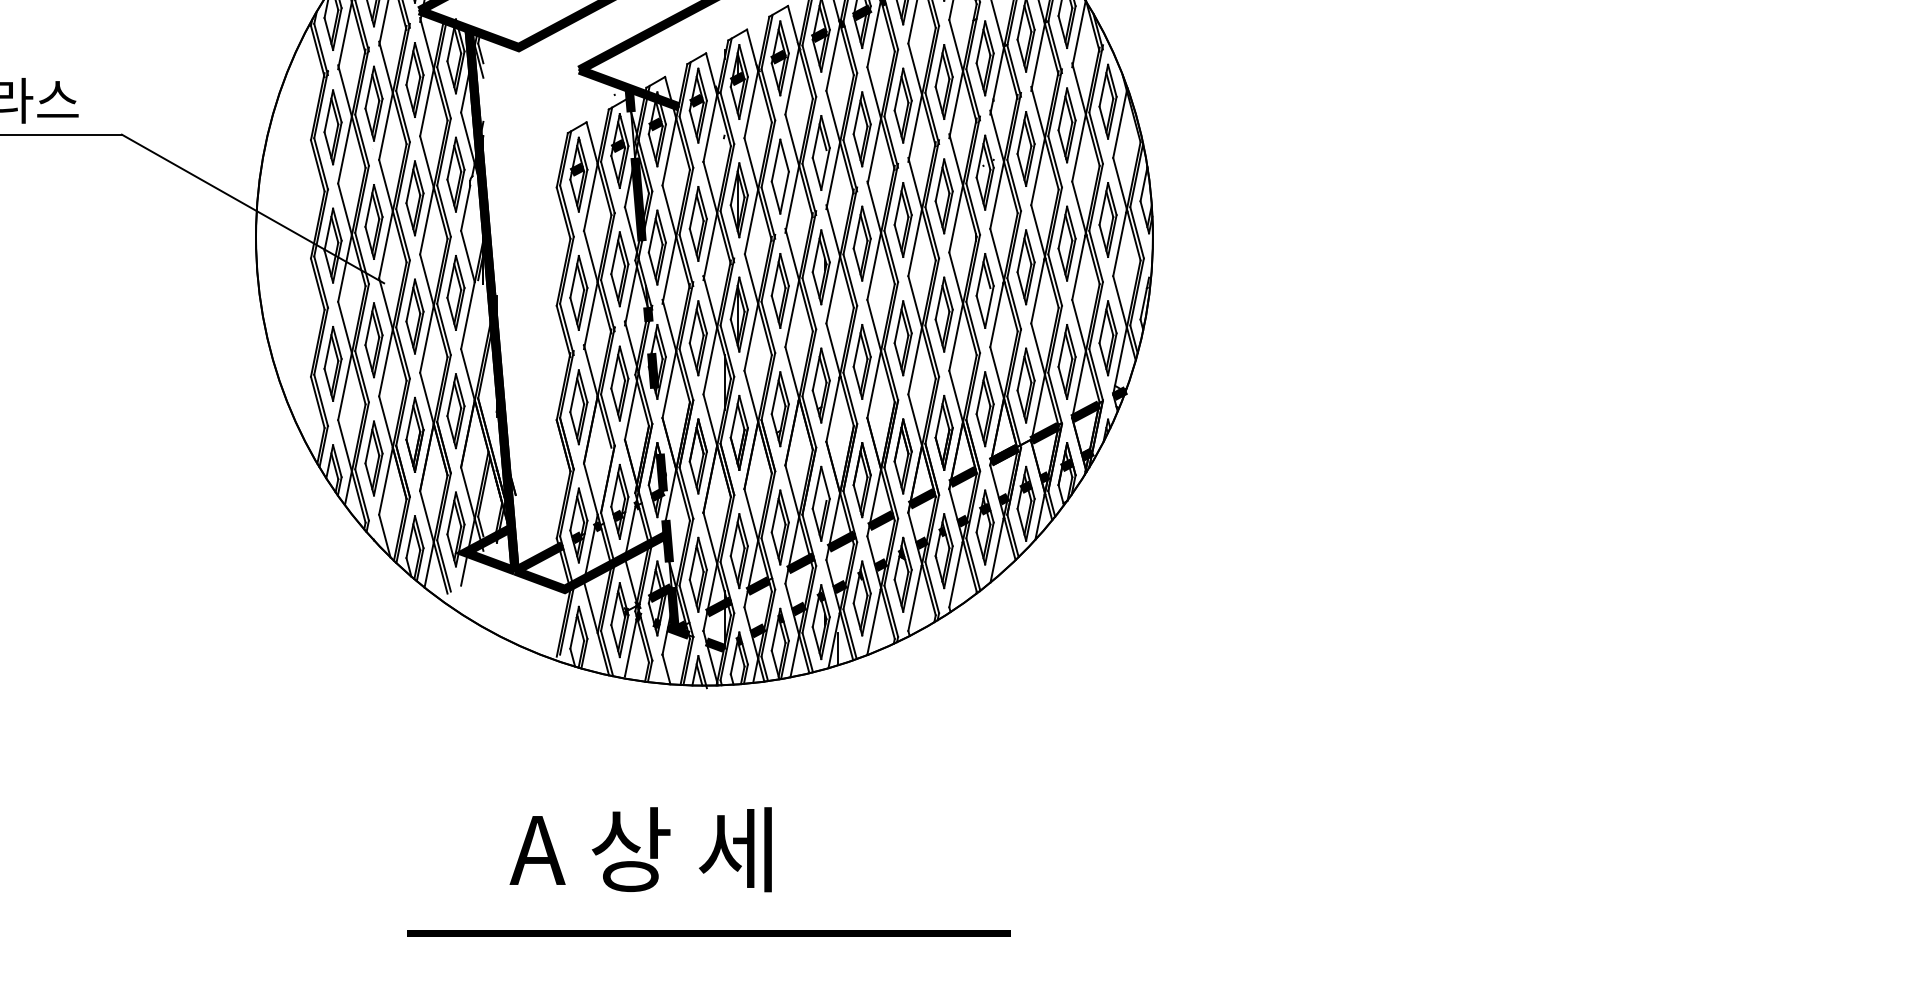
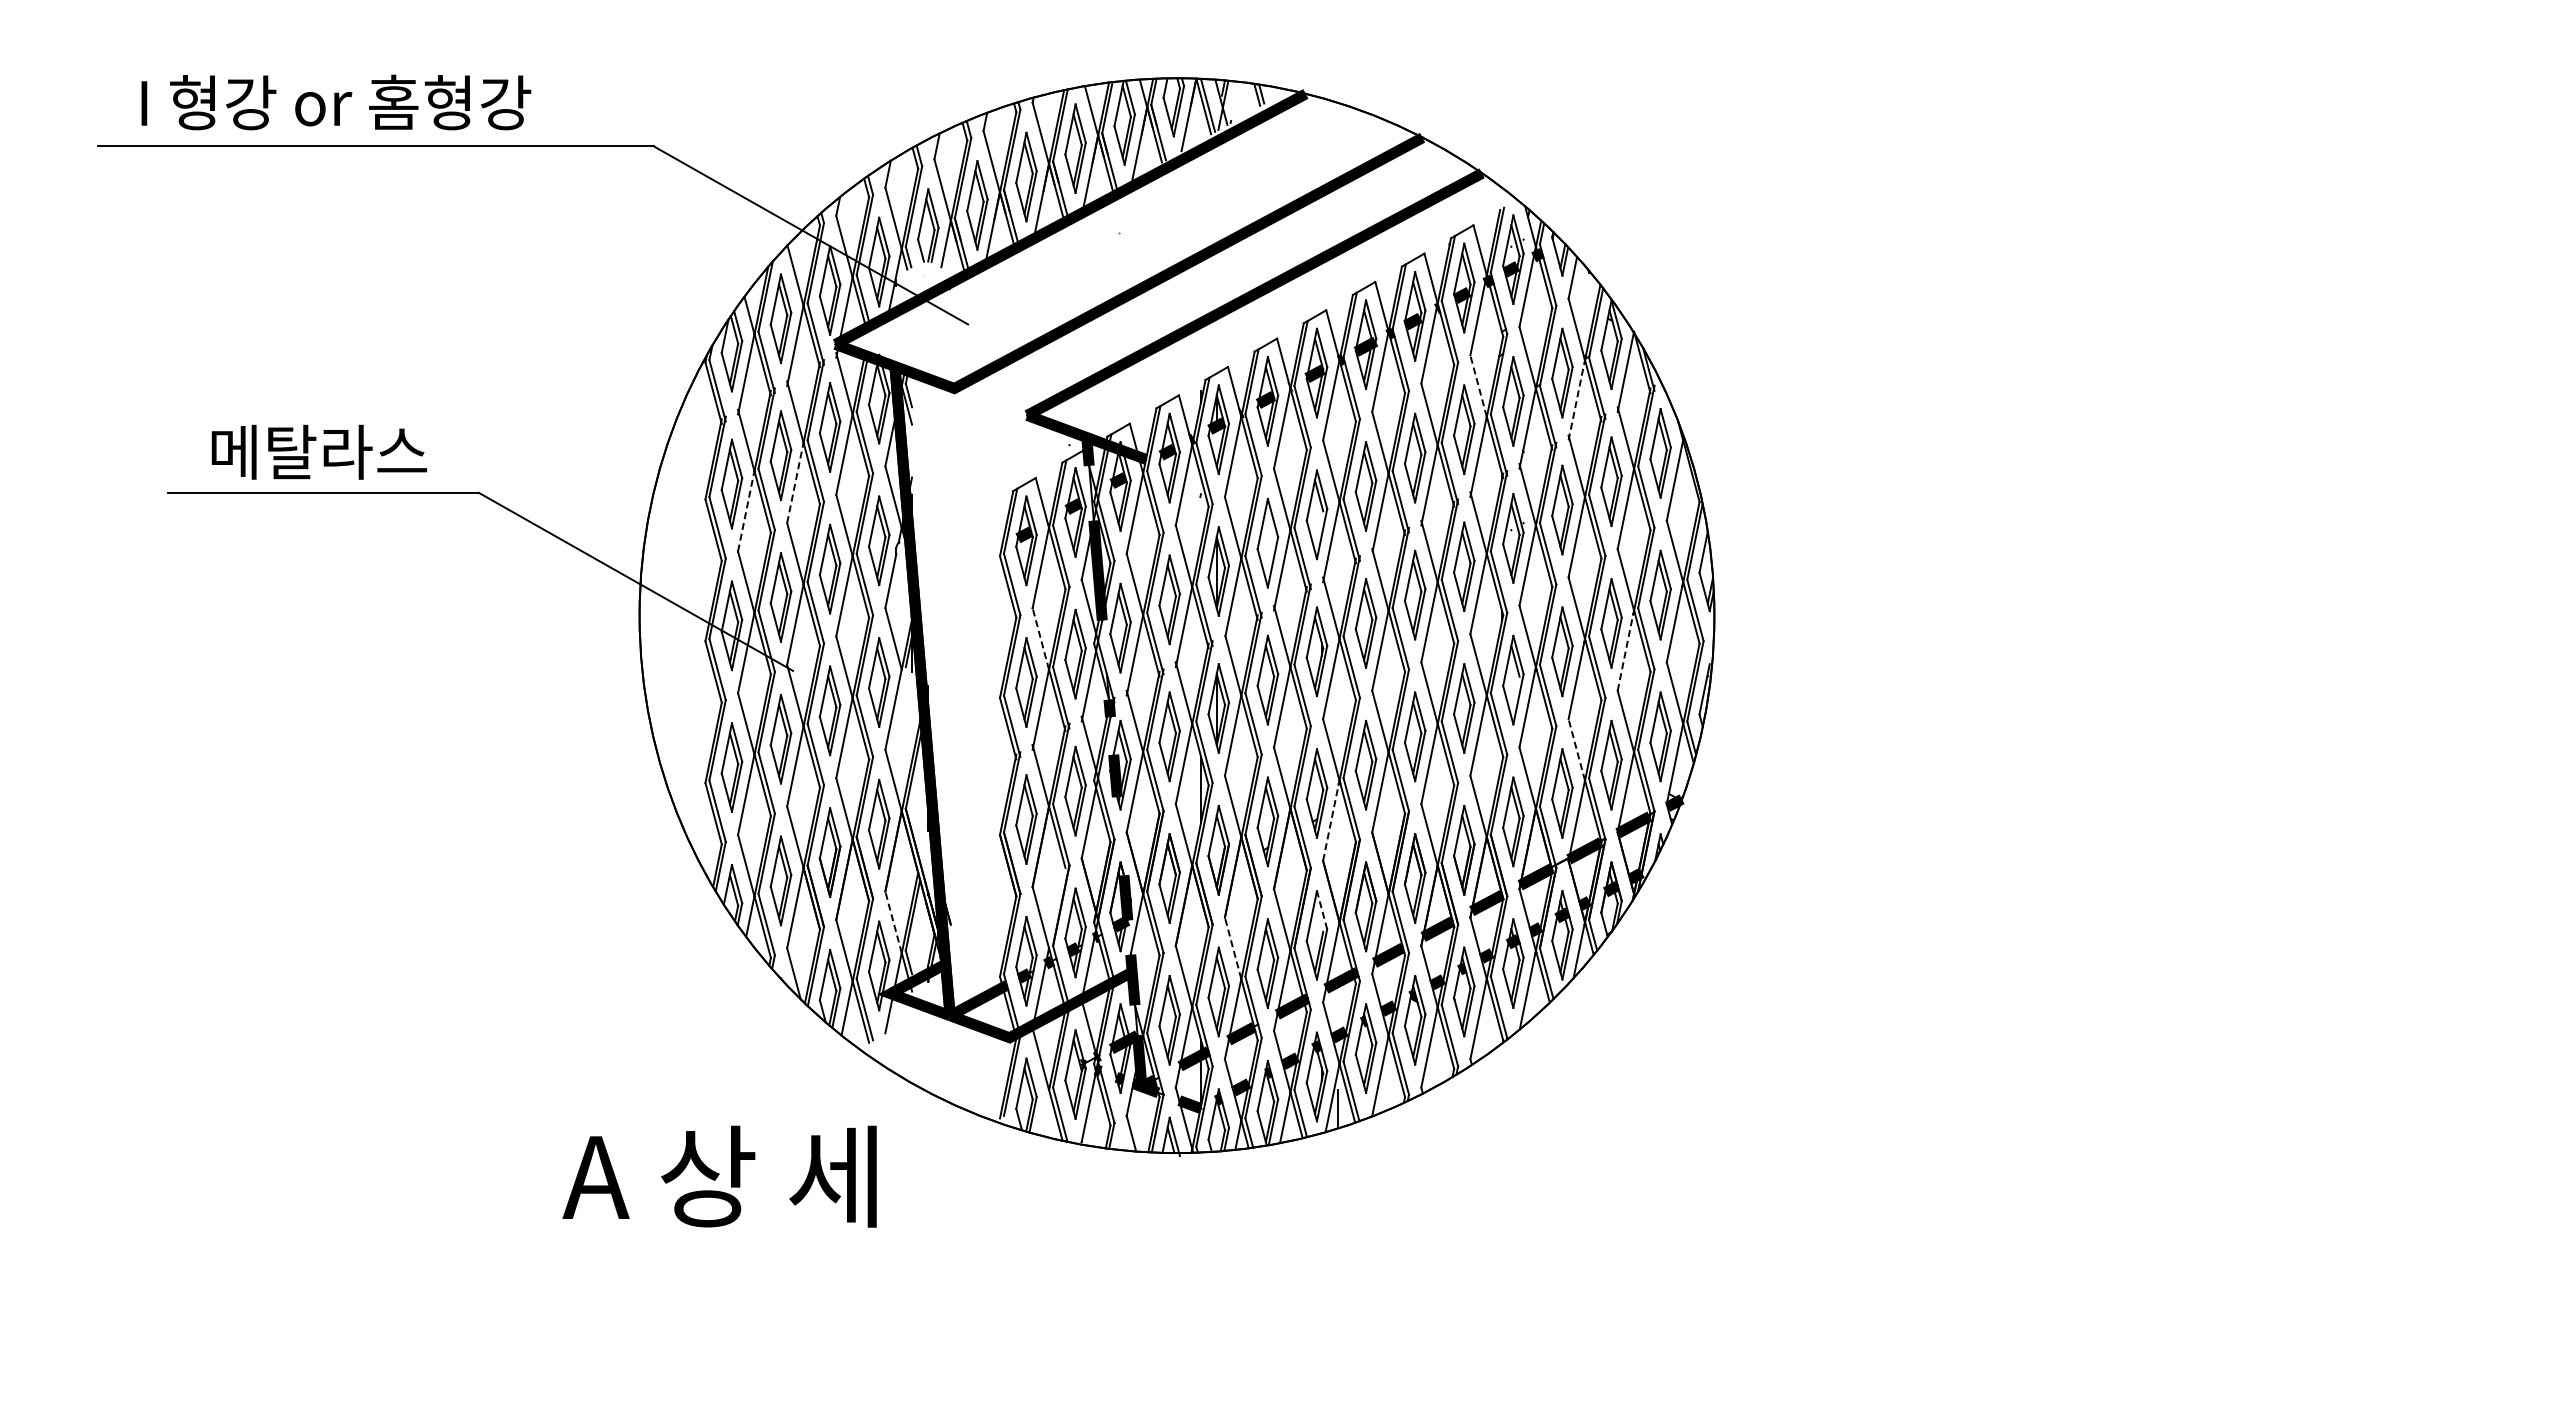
line: (956, 45) -> (1478, 386), solid -> dashed
line: (1037, 57) -> (1576, 400), solid -> dashed
line: (386, 126) -> (795, 482), solid -> dashed
line: (345, 150) -> (746, 511), solid -> dashed
line: (590, 256) -> (1040, 638), solid -> dashed
line: (1078, 266) -> (1625, 650), solid -> dashed
line: (1037, 348) -> (1576, 749), solid -> dashed
line: (833, 408) -> (1331, 820), solid -> dashed
line: (825, 483) -> (1322, 910), solid -> dashed
line: (467, 493) -> (893, 922), solid -> dashed
line: (751, 514) -> (1233, 948), solid -> dashed
text: (640, 849) -> (719, 1176), moved

